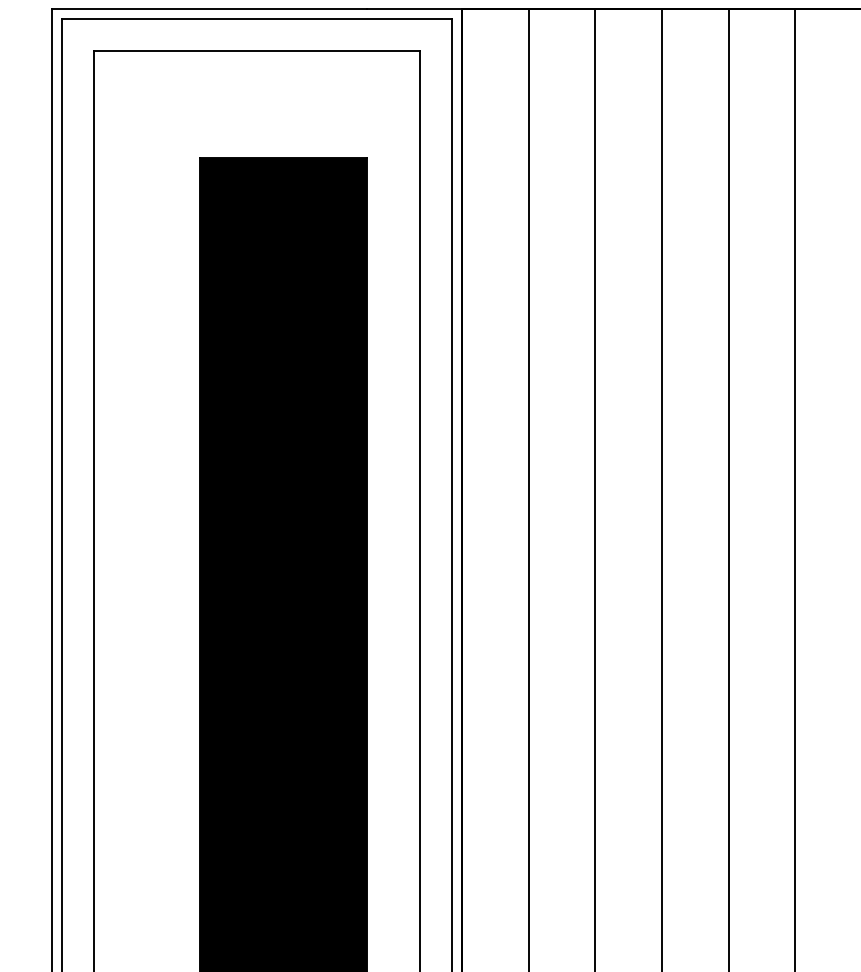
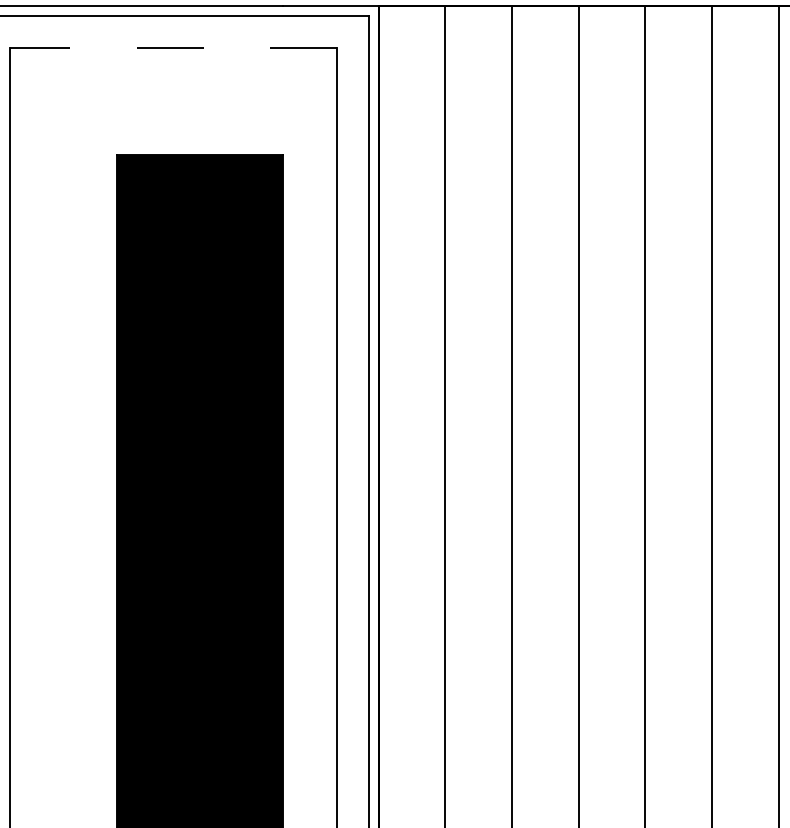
line: (256, 51) -> (173, 48), solid -> dashed

